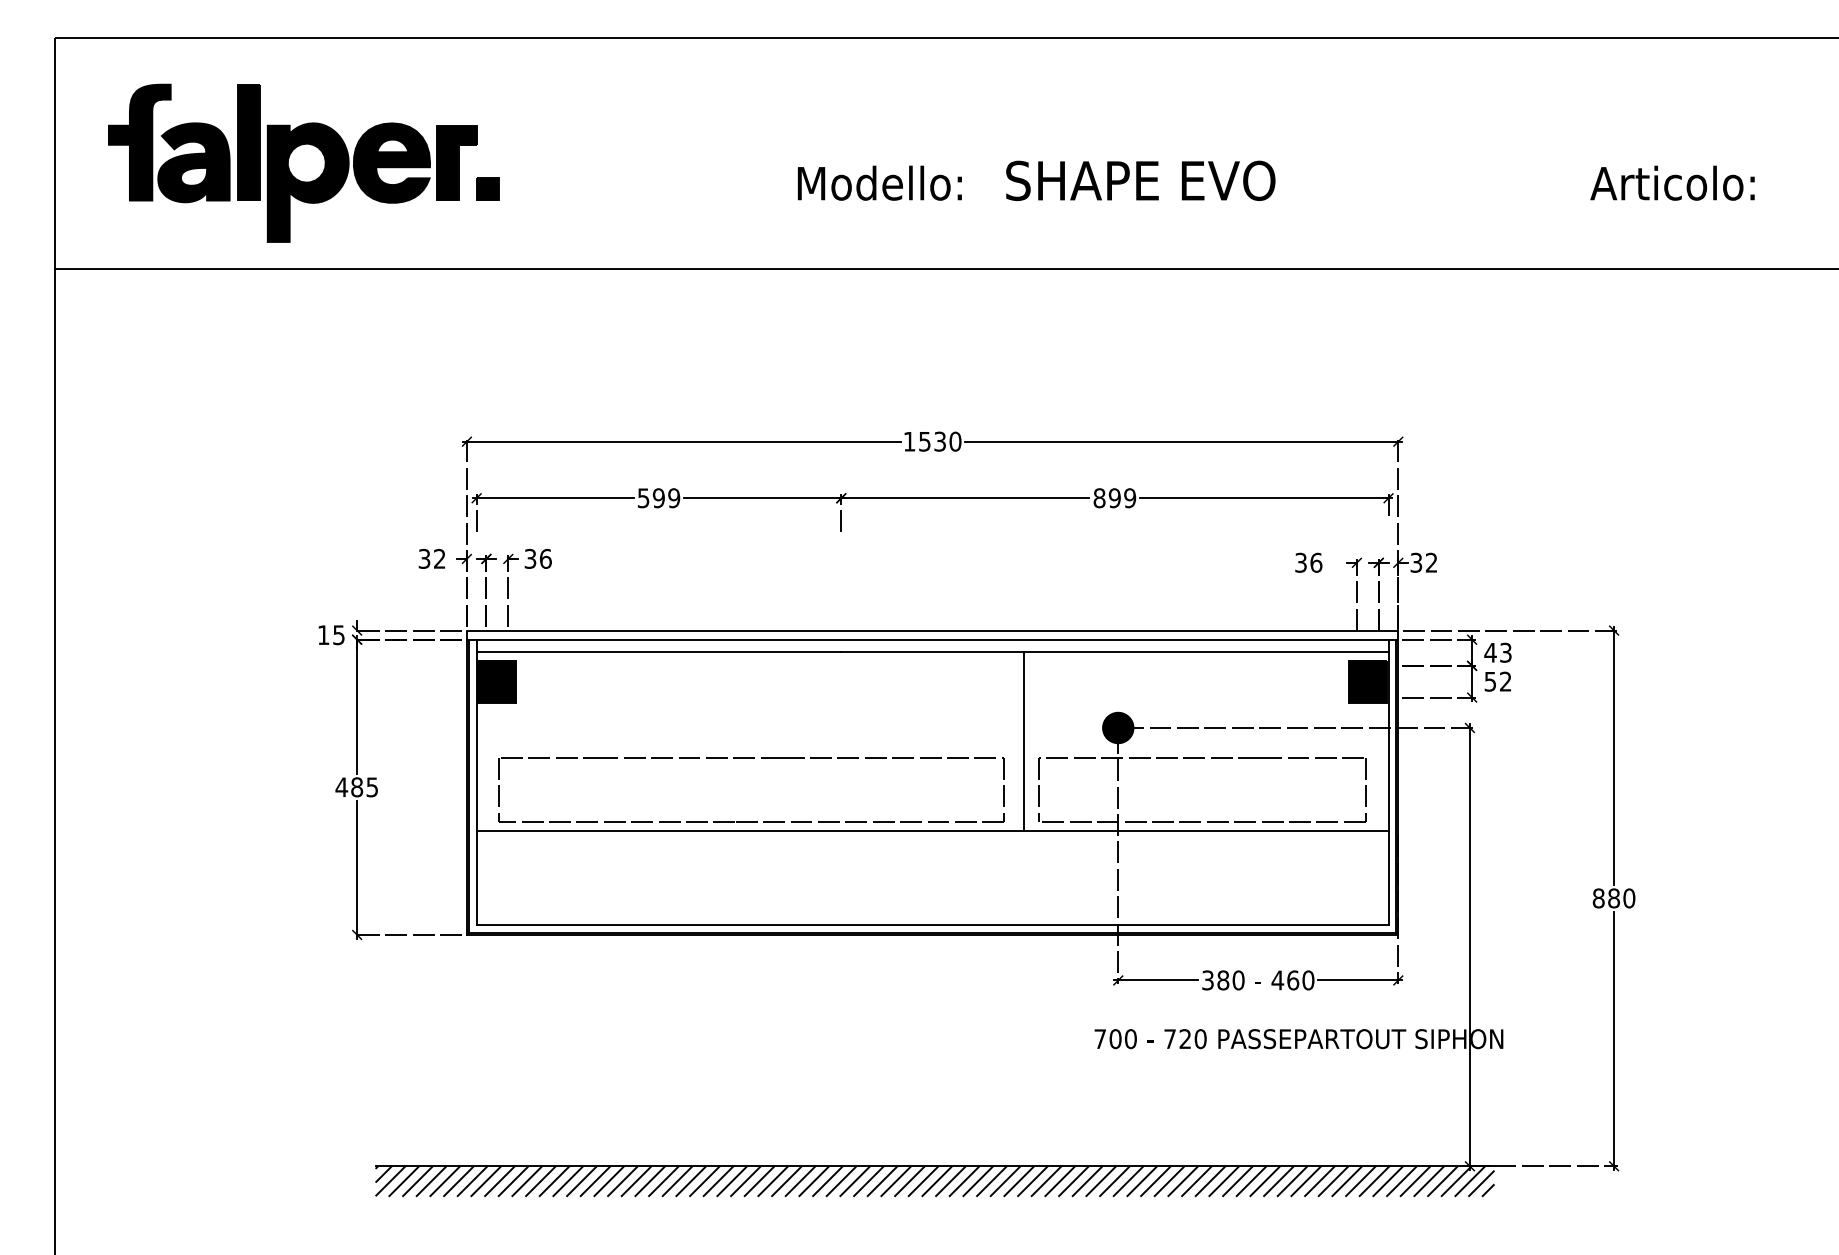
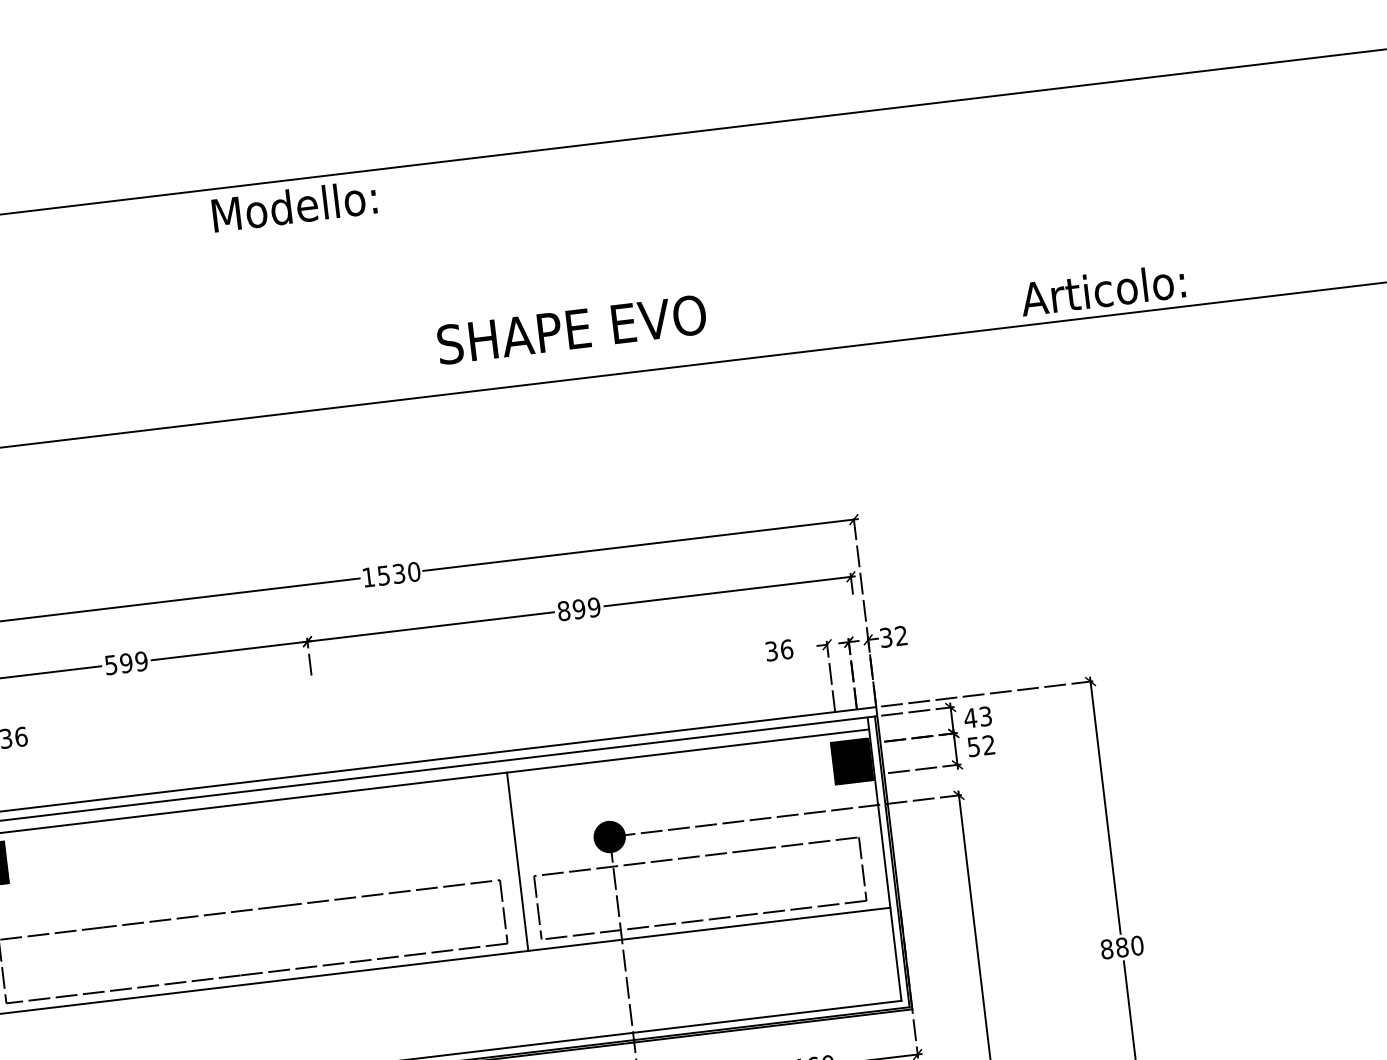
text: (1140, 180) -> (571, 329), moved
text: (879, 182) -> (293, 205), moved
text: (1672, 182) -> (1102, 289), moved

